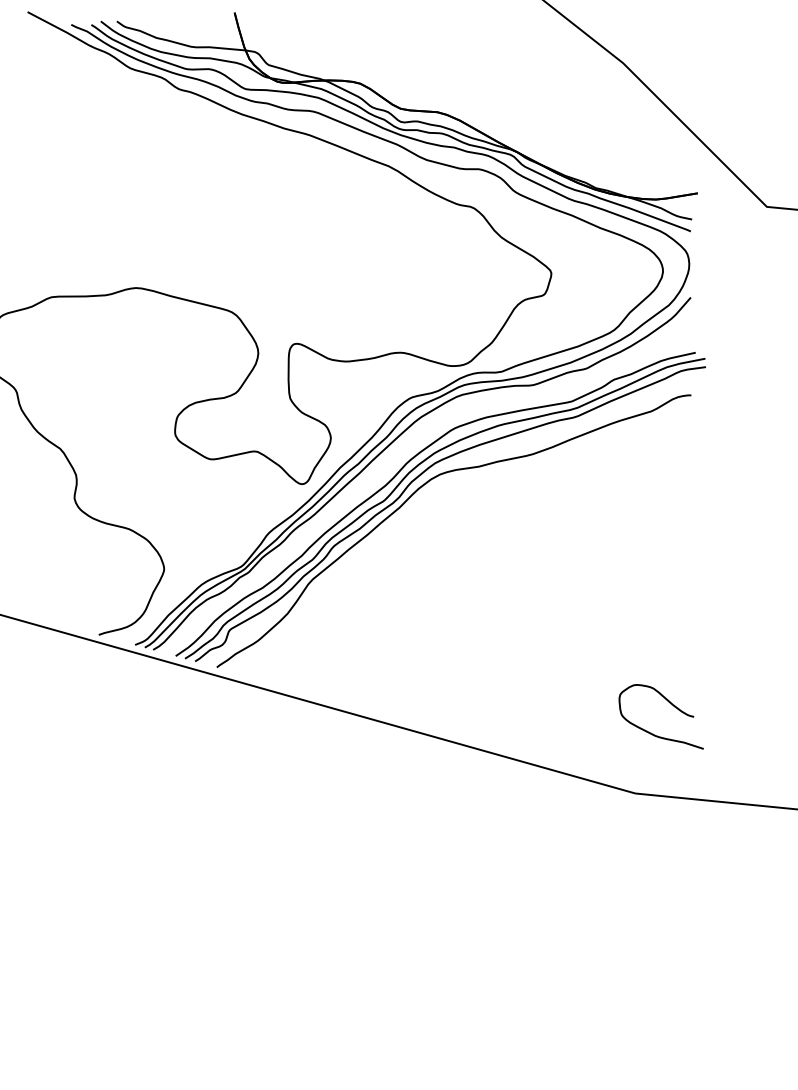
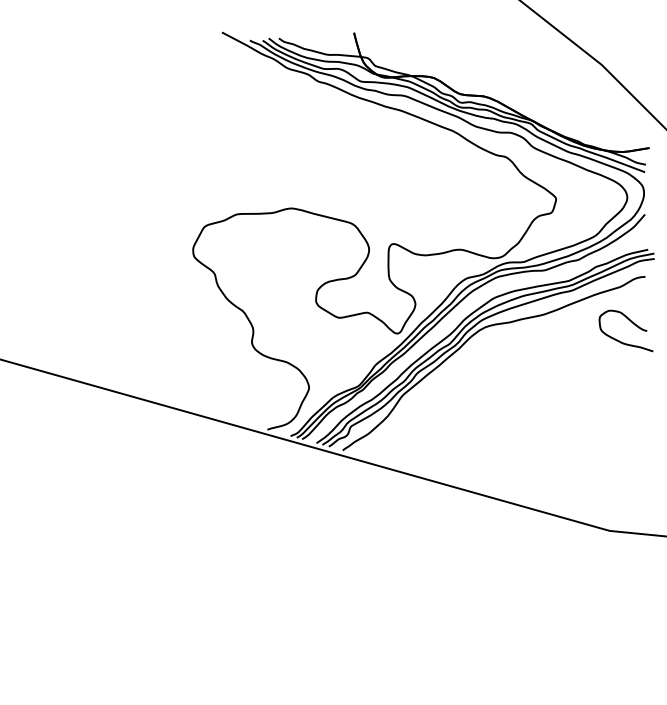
curve: (666, 701) -> (629, 321), moved

